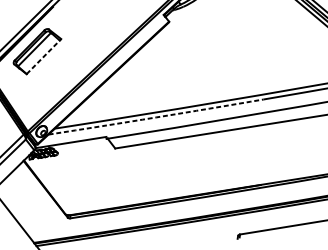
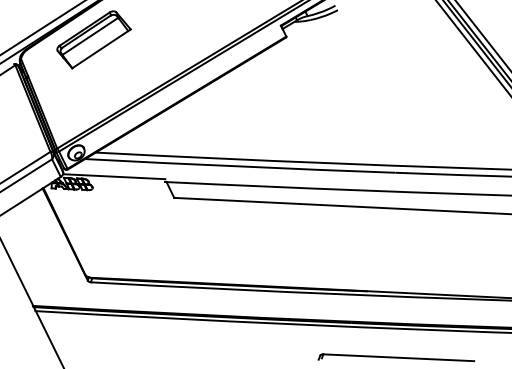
line: (43, 56) -> (101, 48), dashed -> solid
arc: (156, 117) -> (240, 166), dashed -> solid

